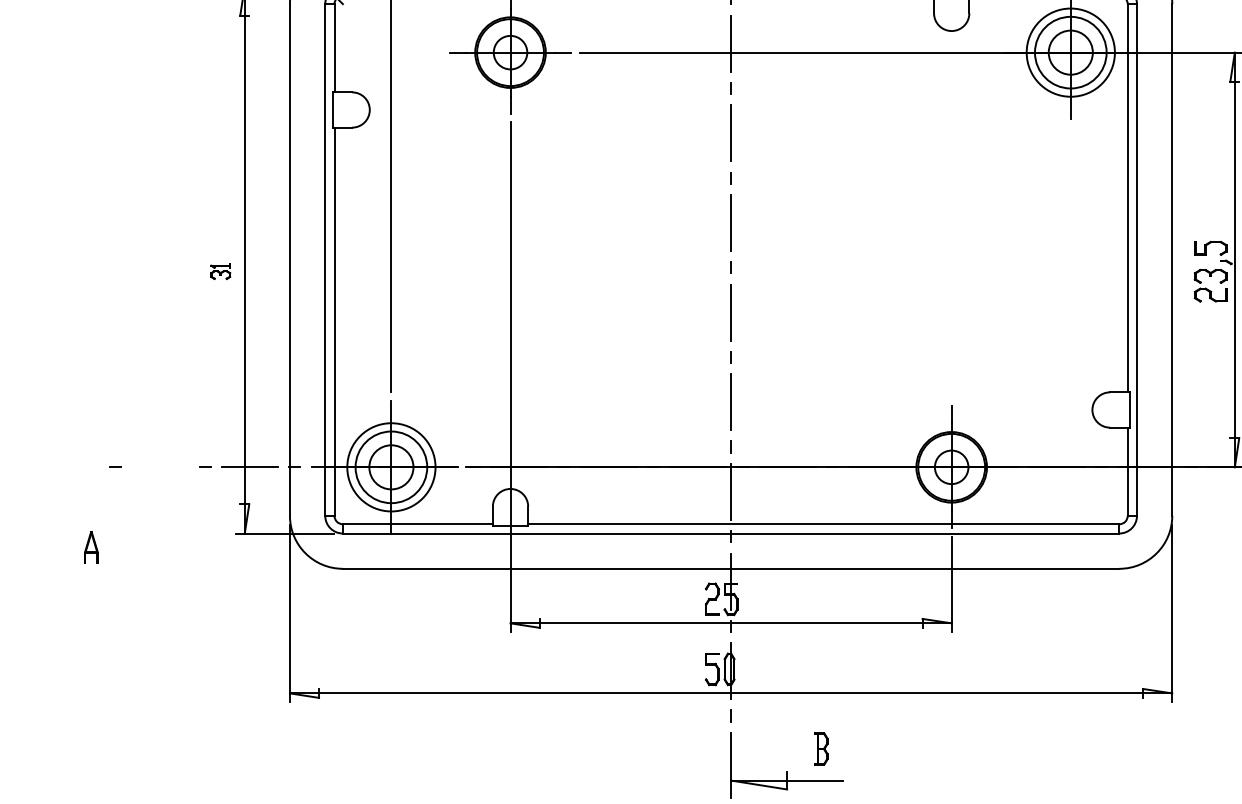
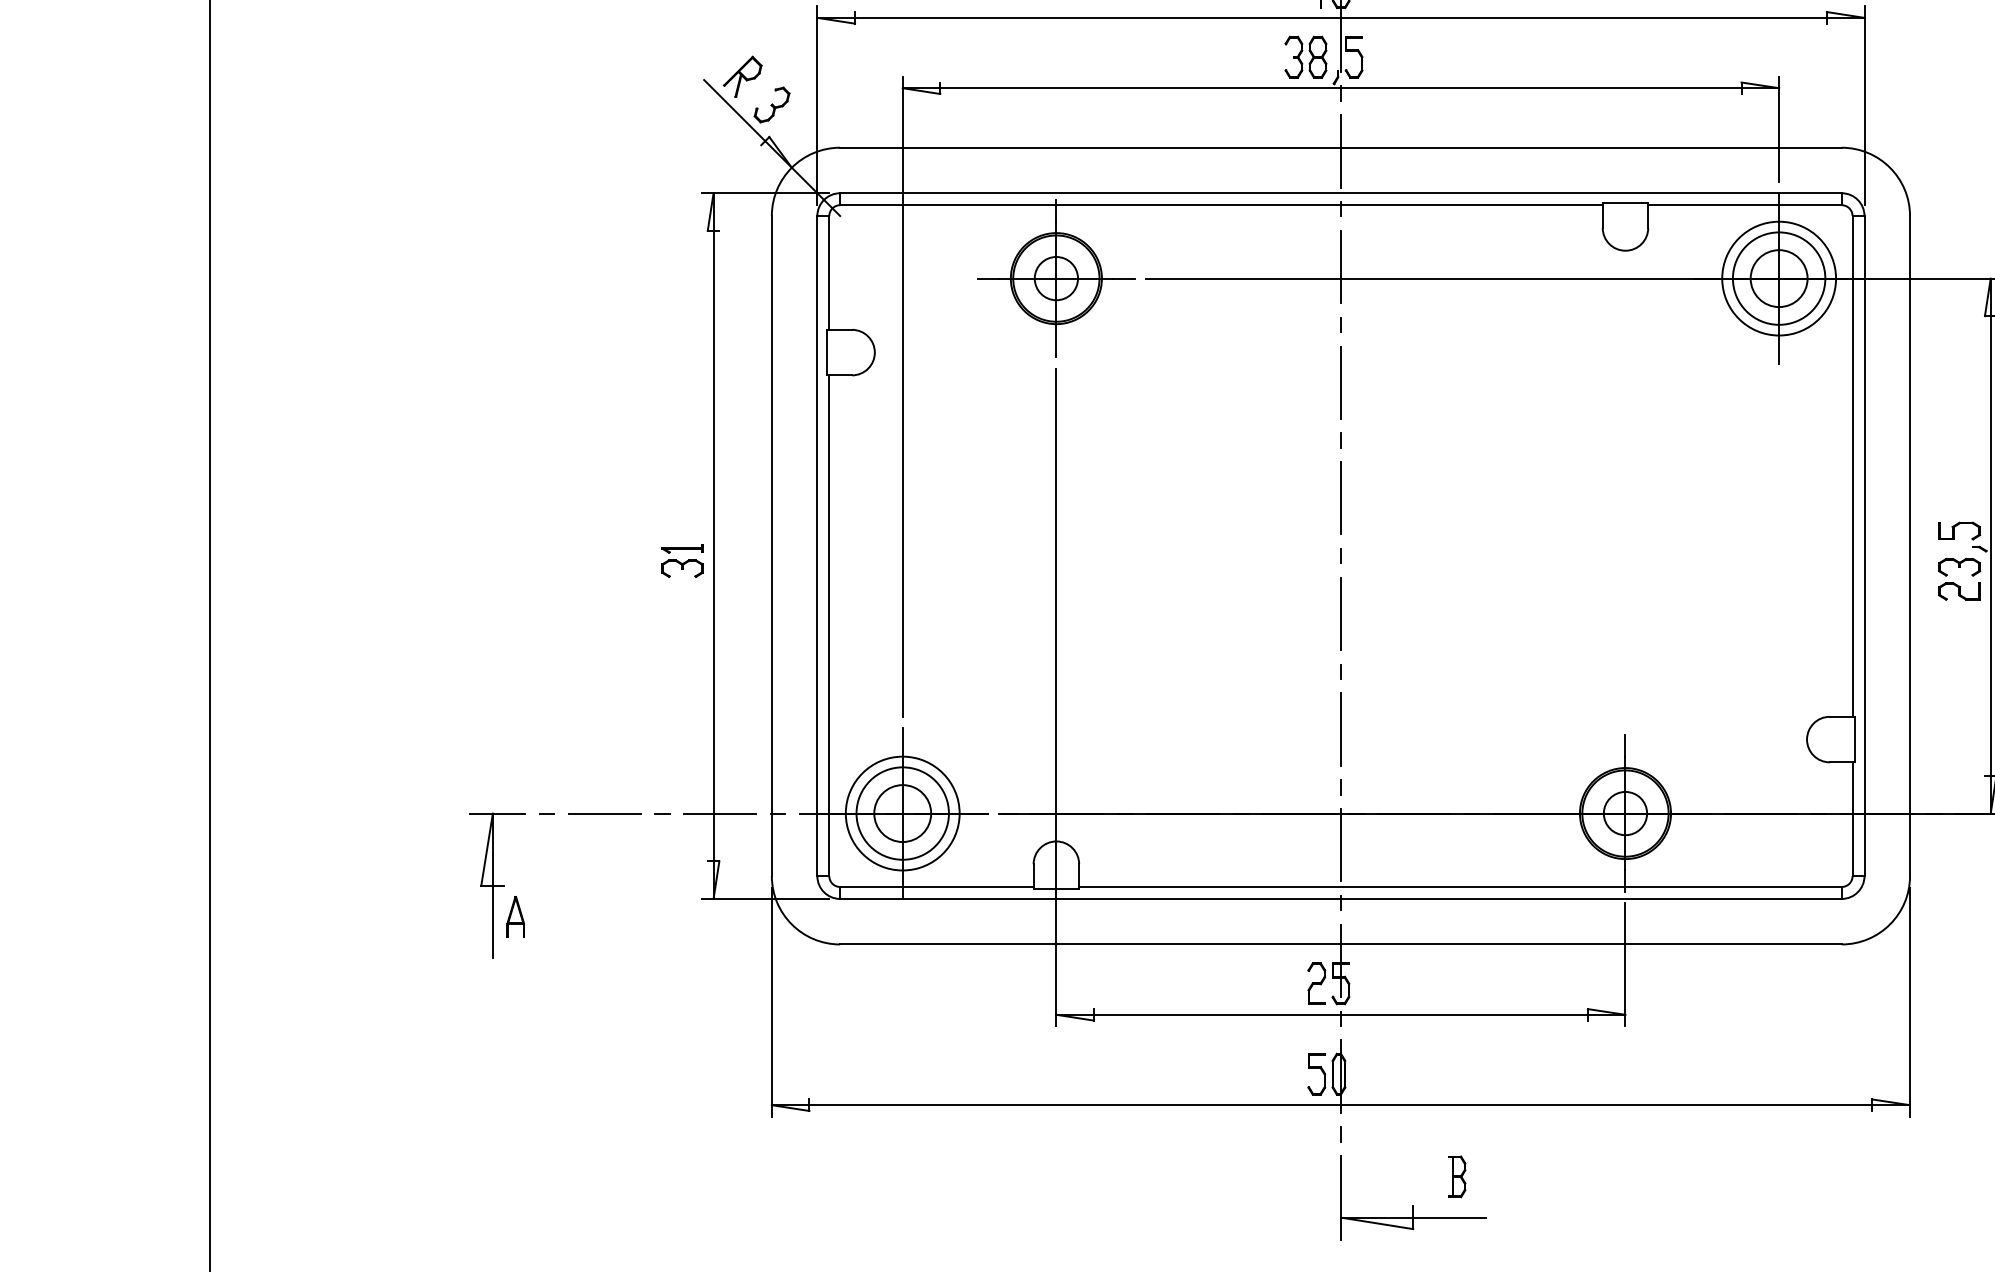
part: (220, 271) -> (682, 560), size x1.67
line: (160, 467) -> (604, 813), added
part: (77, 523) -> (497, 885), added

